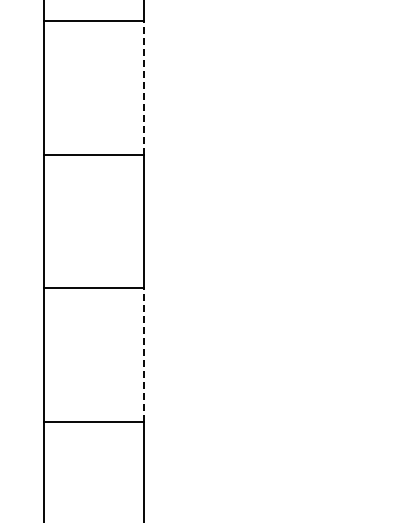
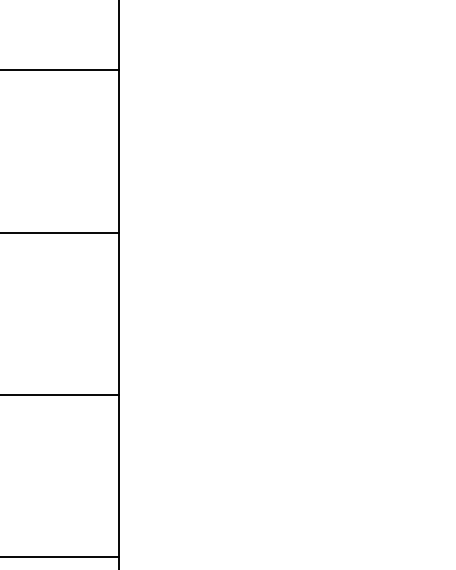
line: (143, 87) -> (118, 151), dashed -> solid
line: (143, 354) -> (118, 475), dashed -> solid

